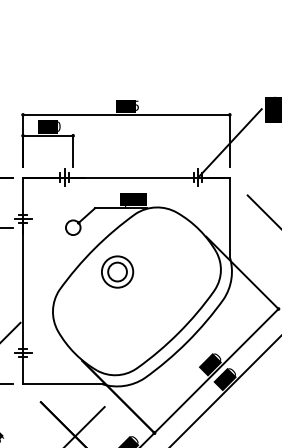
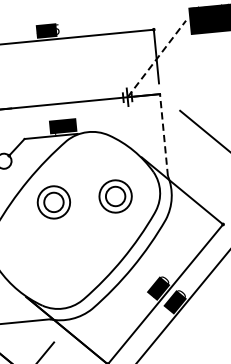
line: (230, 143) -> (157, 59), solid -> dashed
line: (229, 217) -> (163, 135), solid -> dashed
part: (177, 271) -> (115, 195), added

